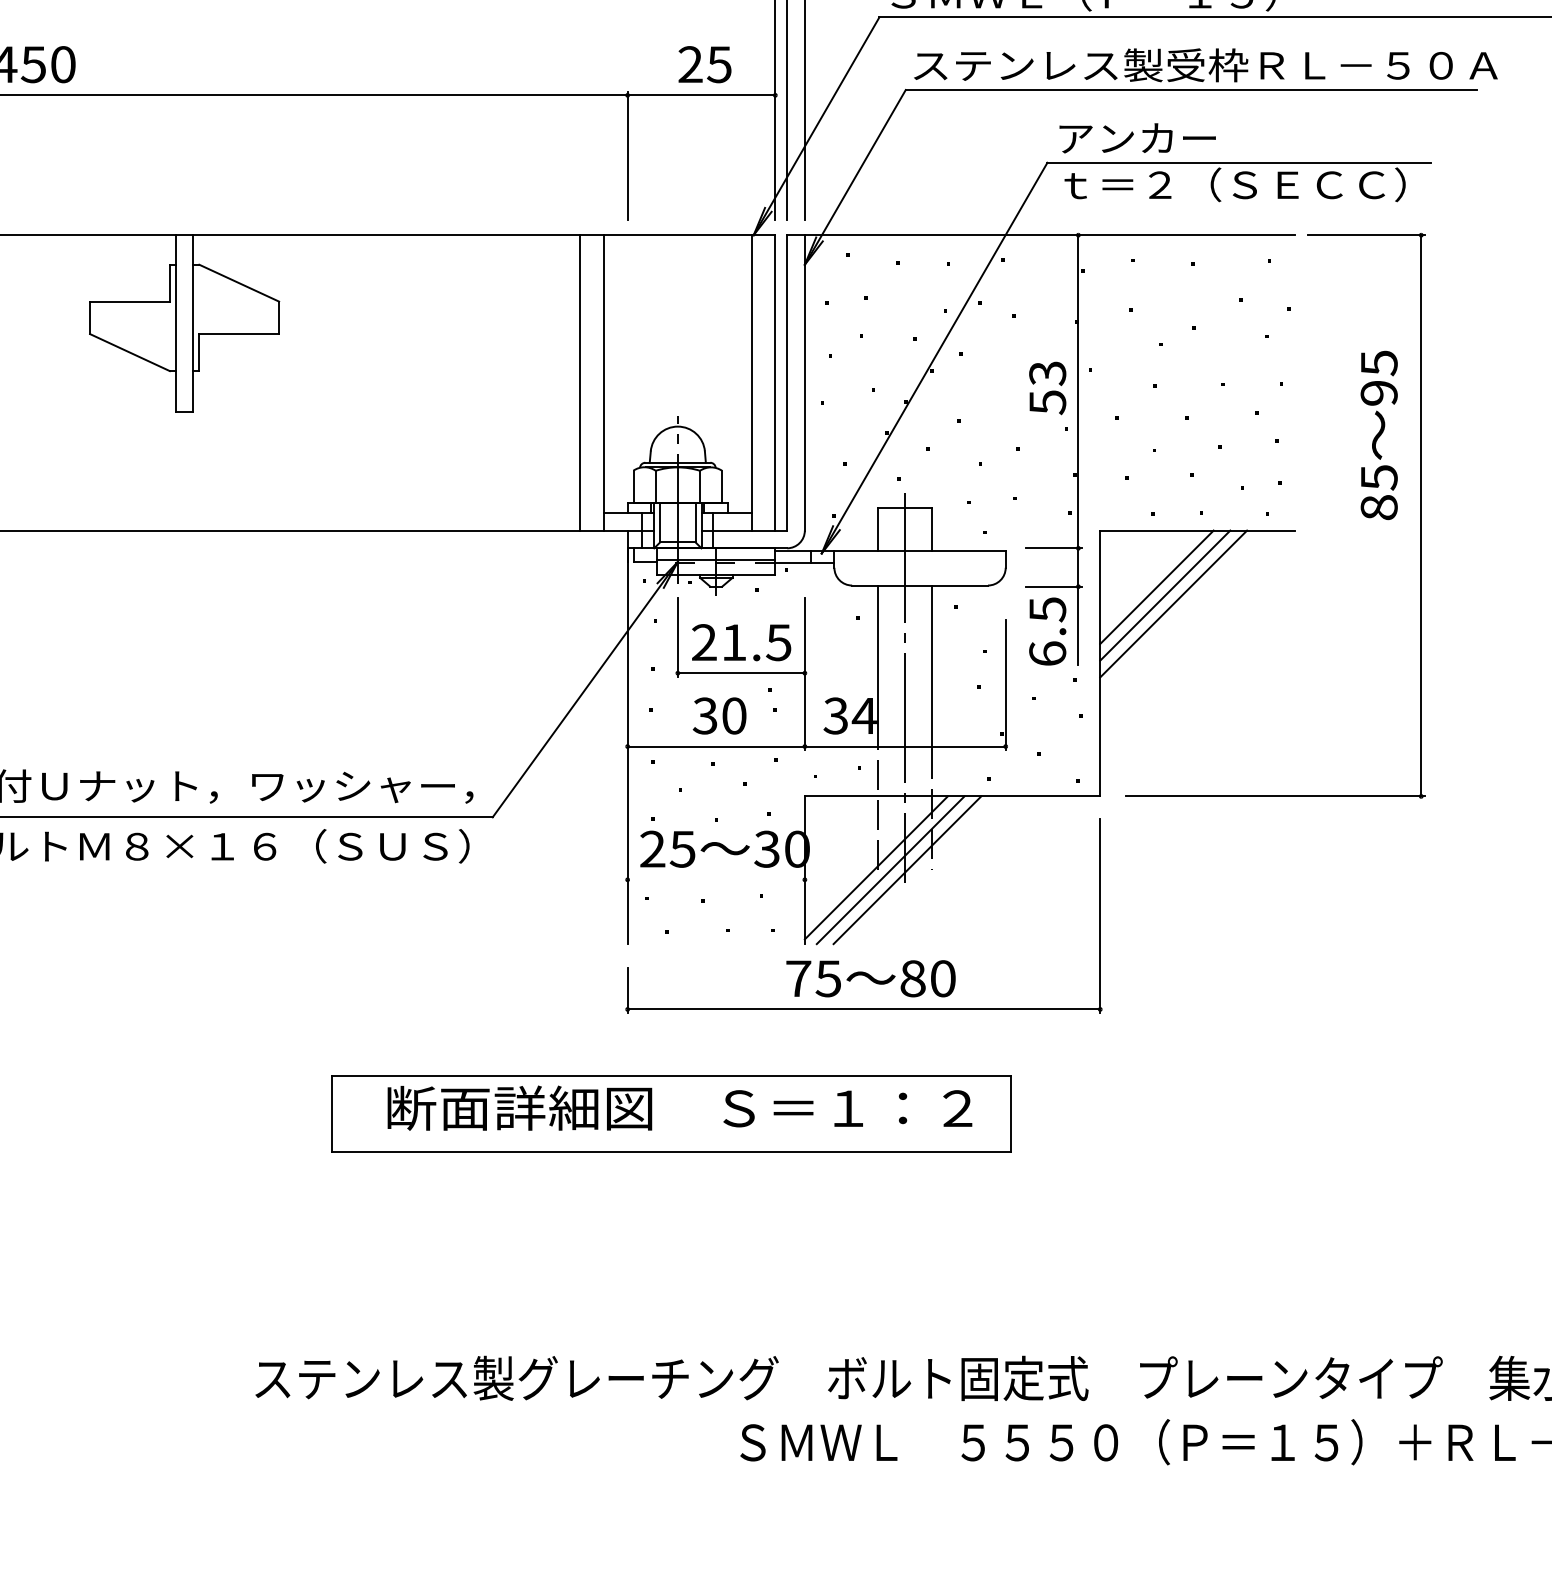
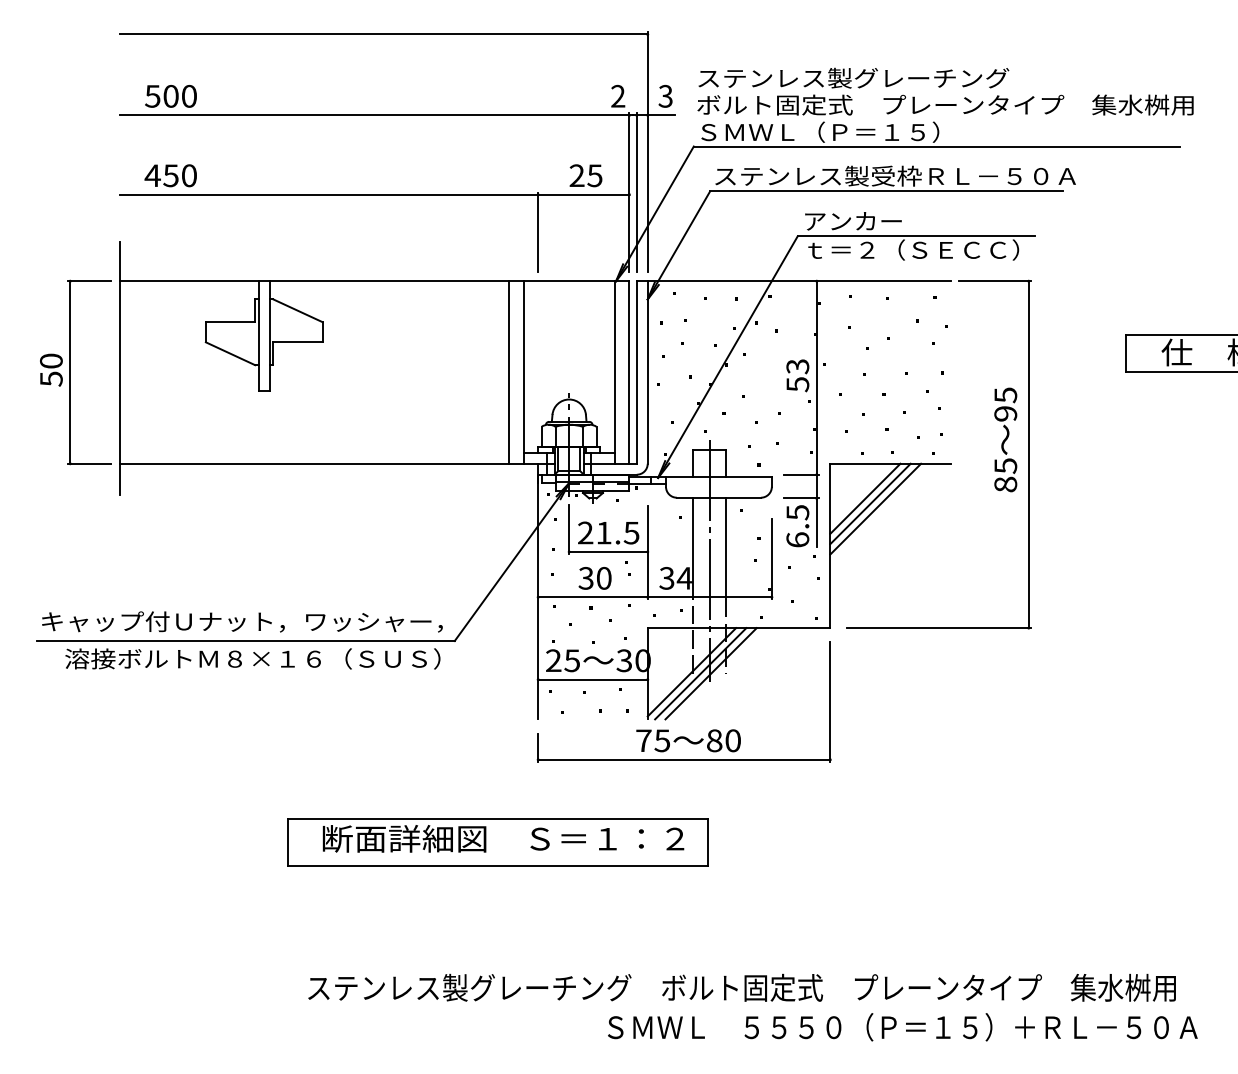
text: (1378, 434) -> (1005, 439), moved
line: (715, 879) -> (592, 679), added
part: (670, 1114) -> (497, 842), moved

